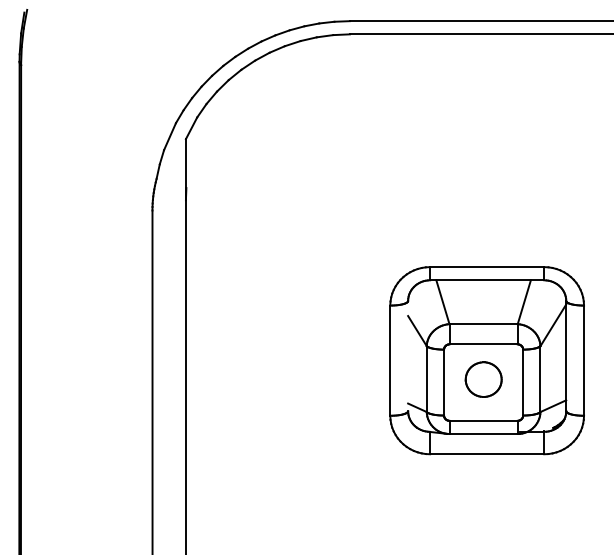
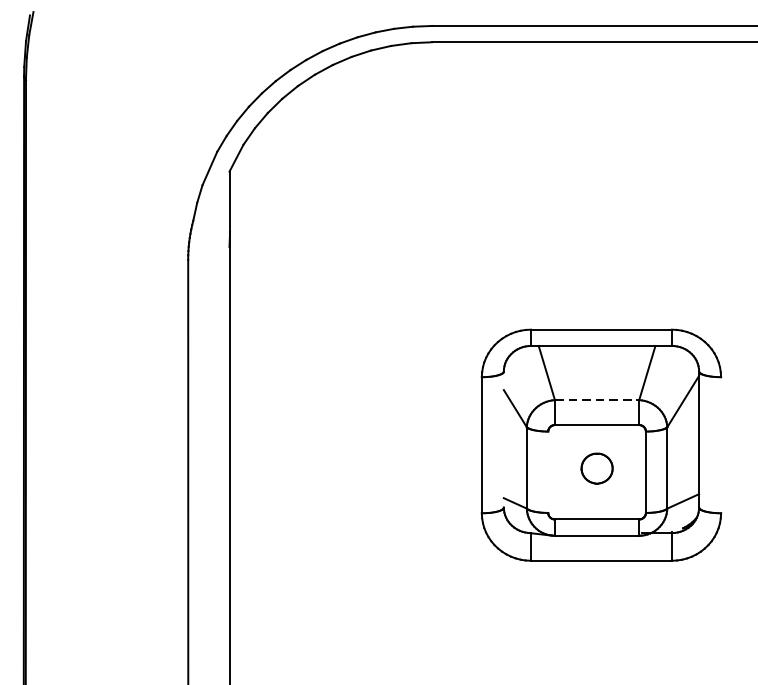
line: (484, 324) -> (598, 400), solid -> dashed
line: (584, 360) -> (721, 444), removed
part: (483, 379) -> (596, 468), size x0.7
line: (444, 382) -> (548, 472), removed

